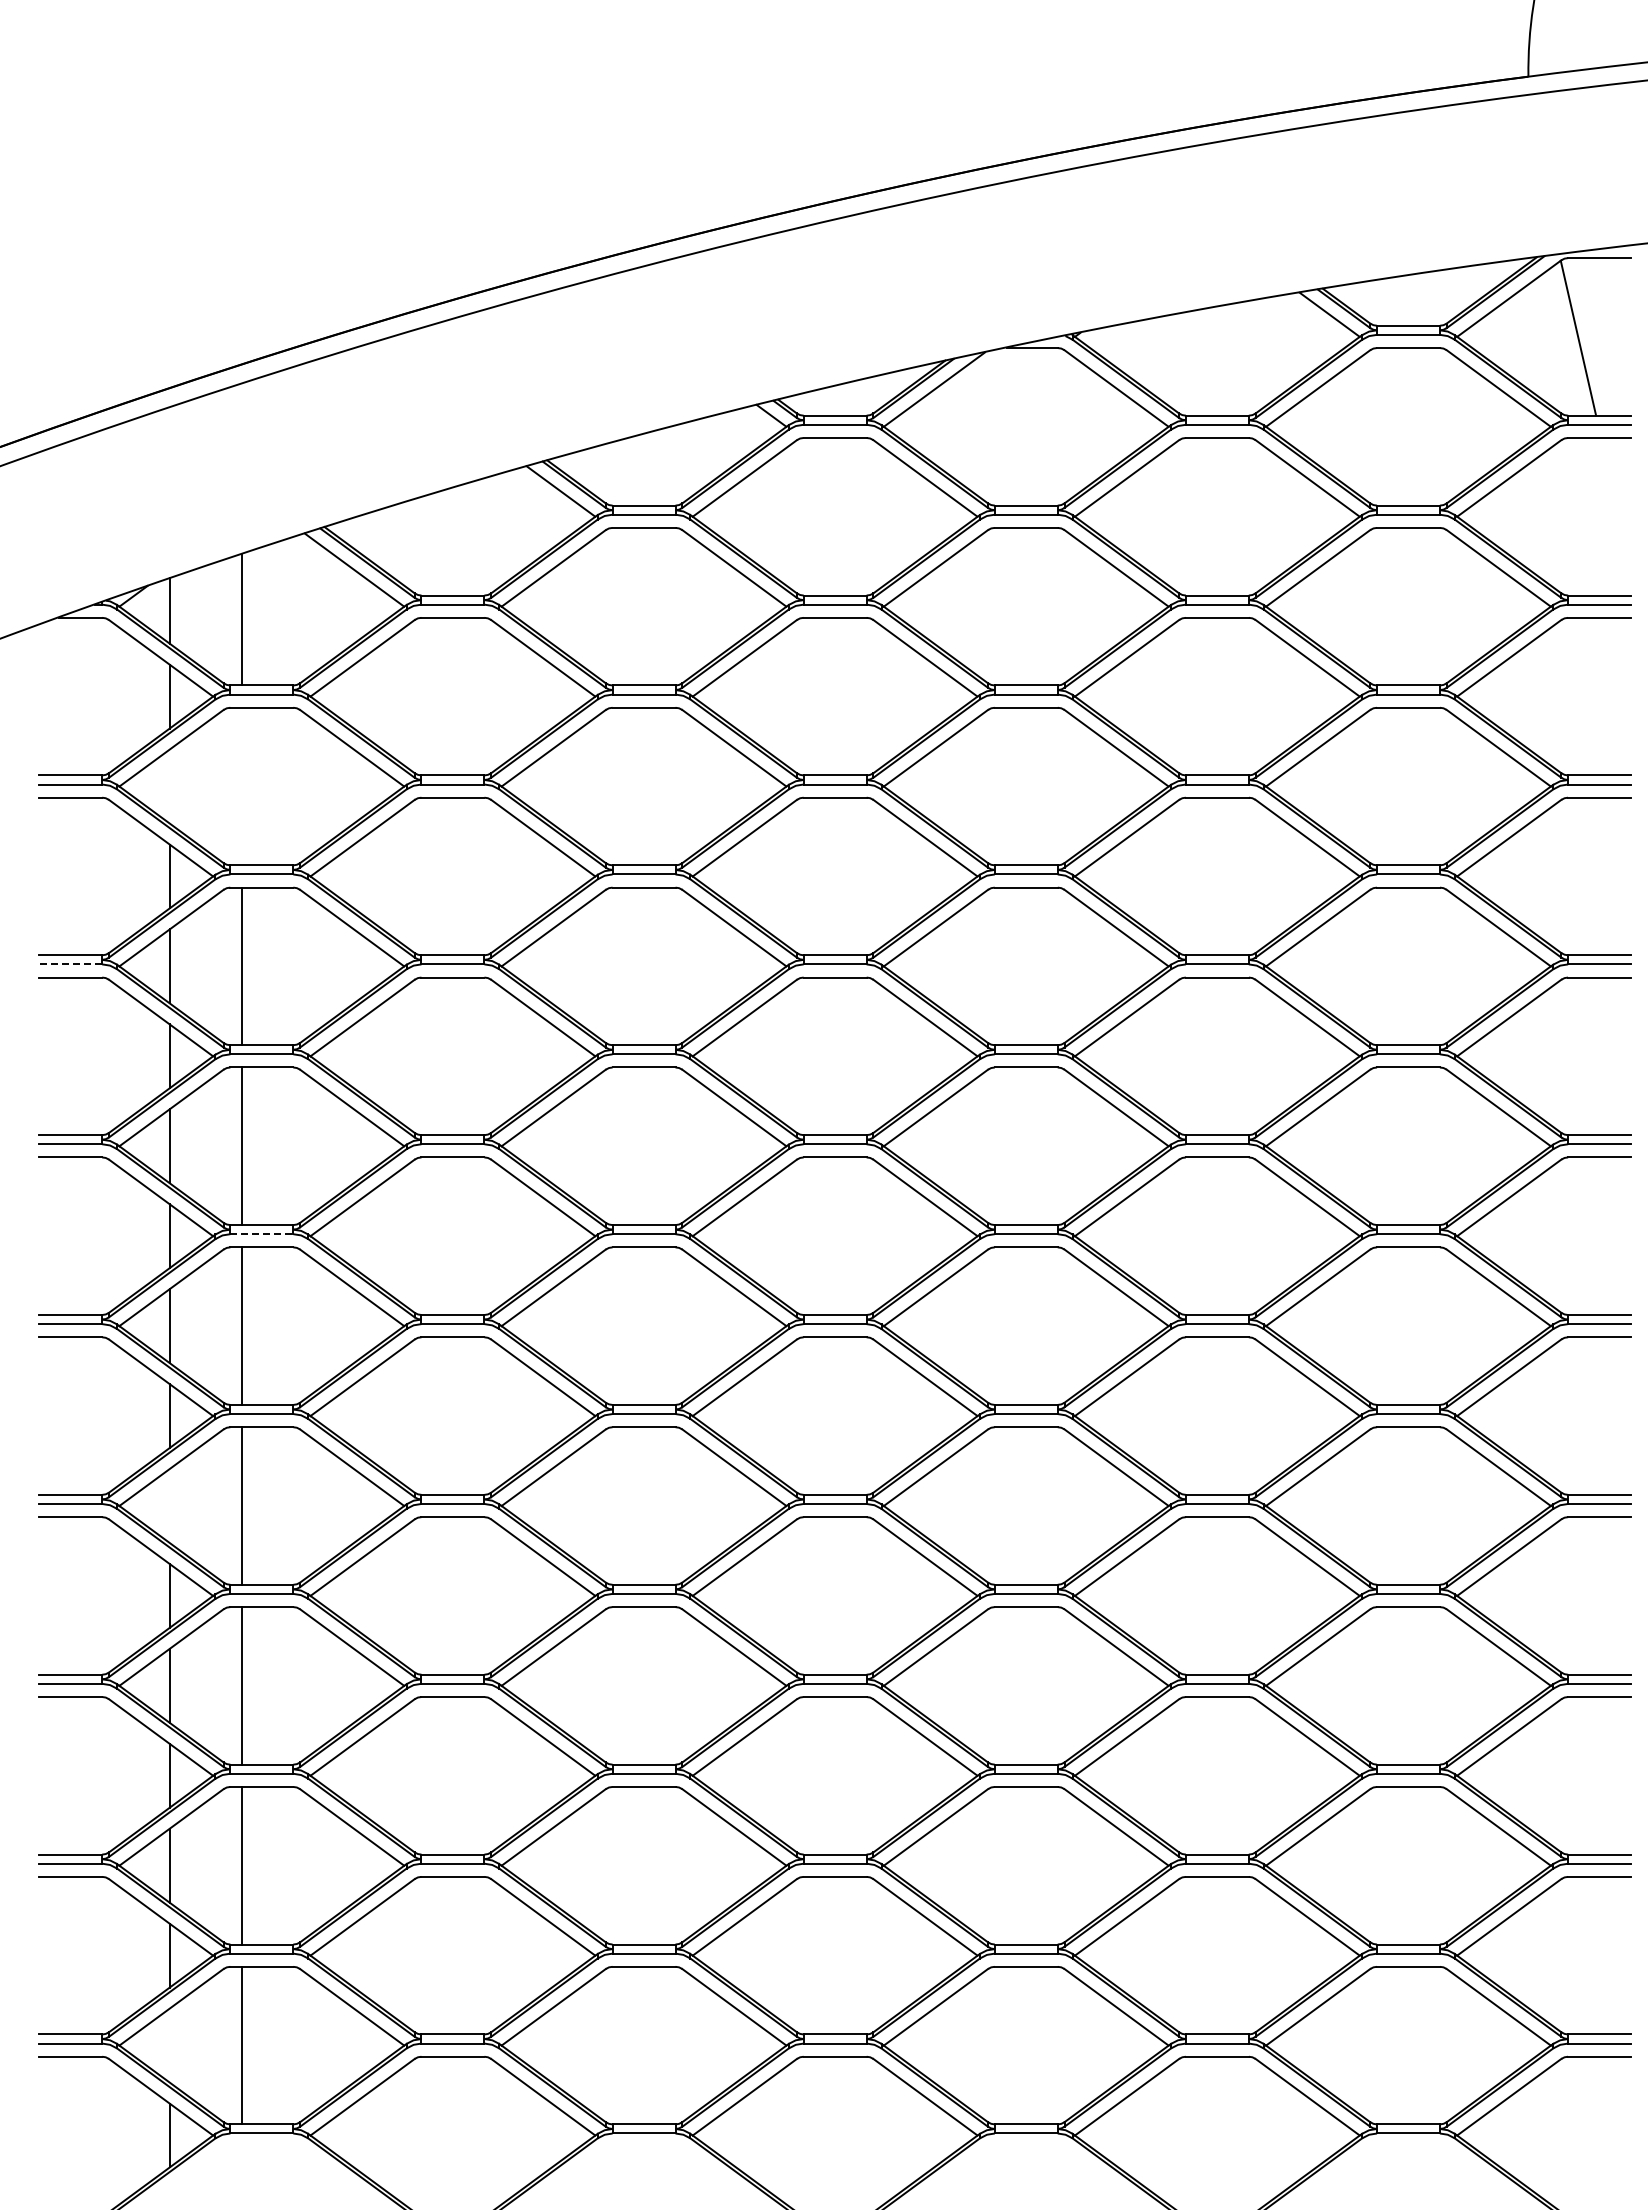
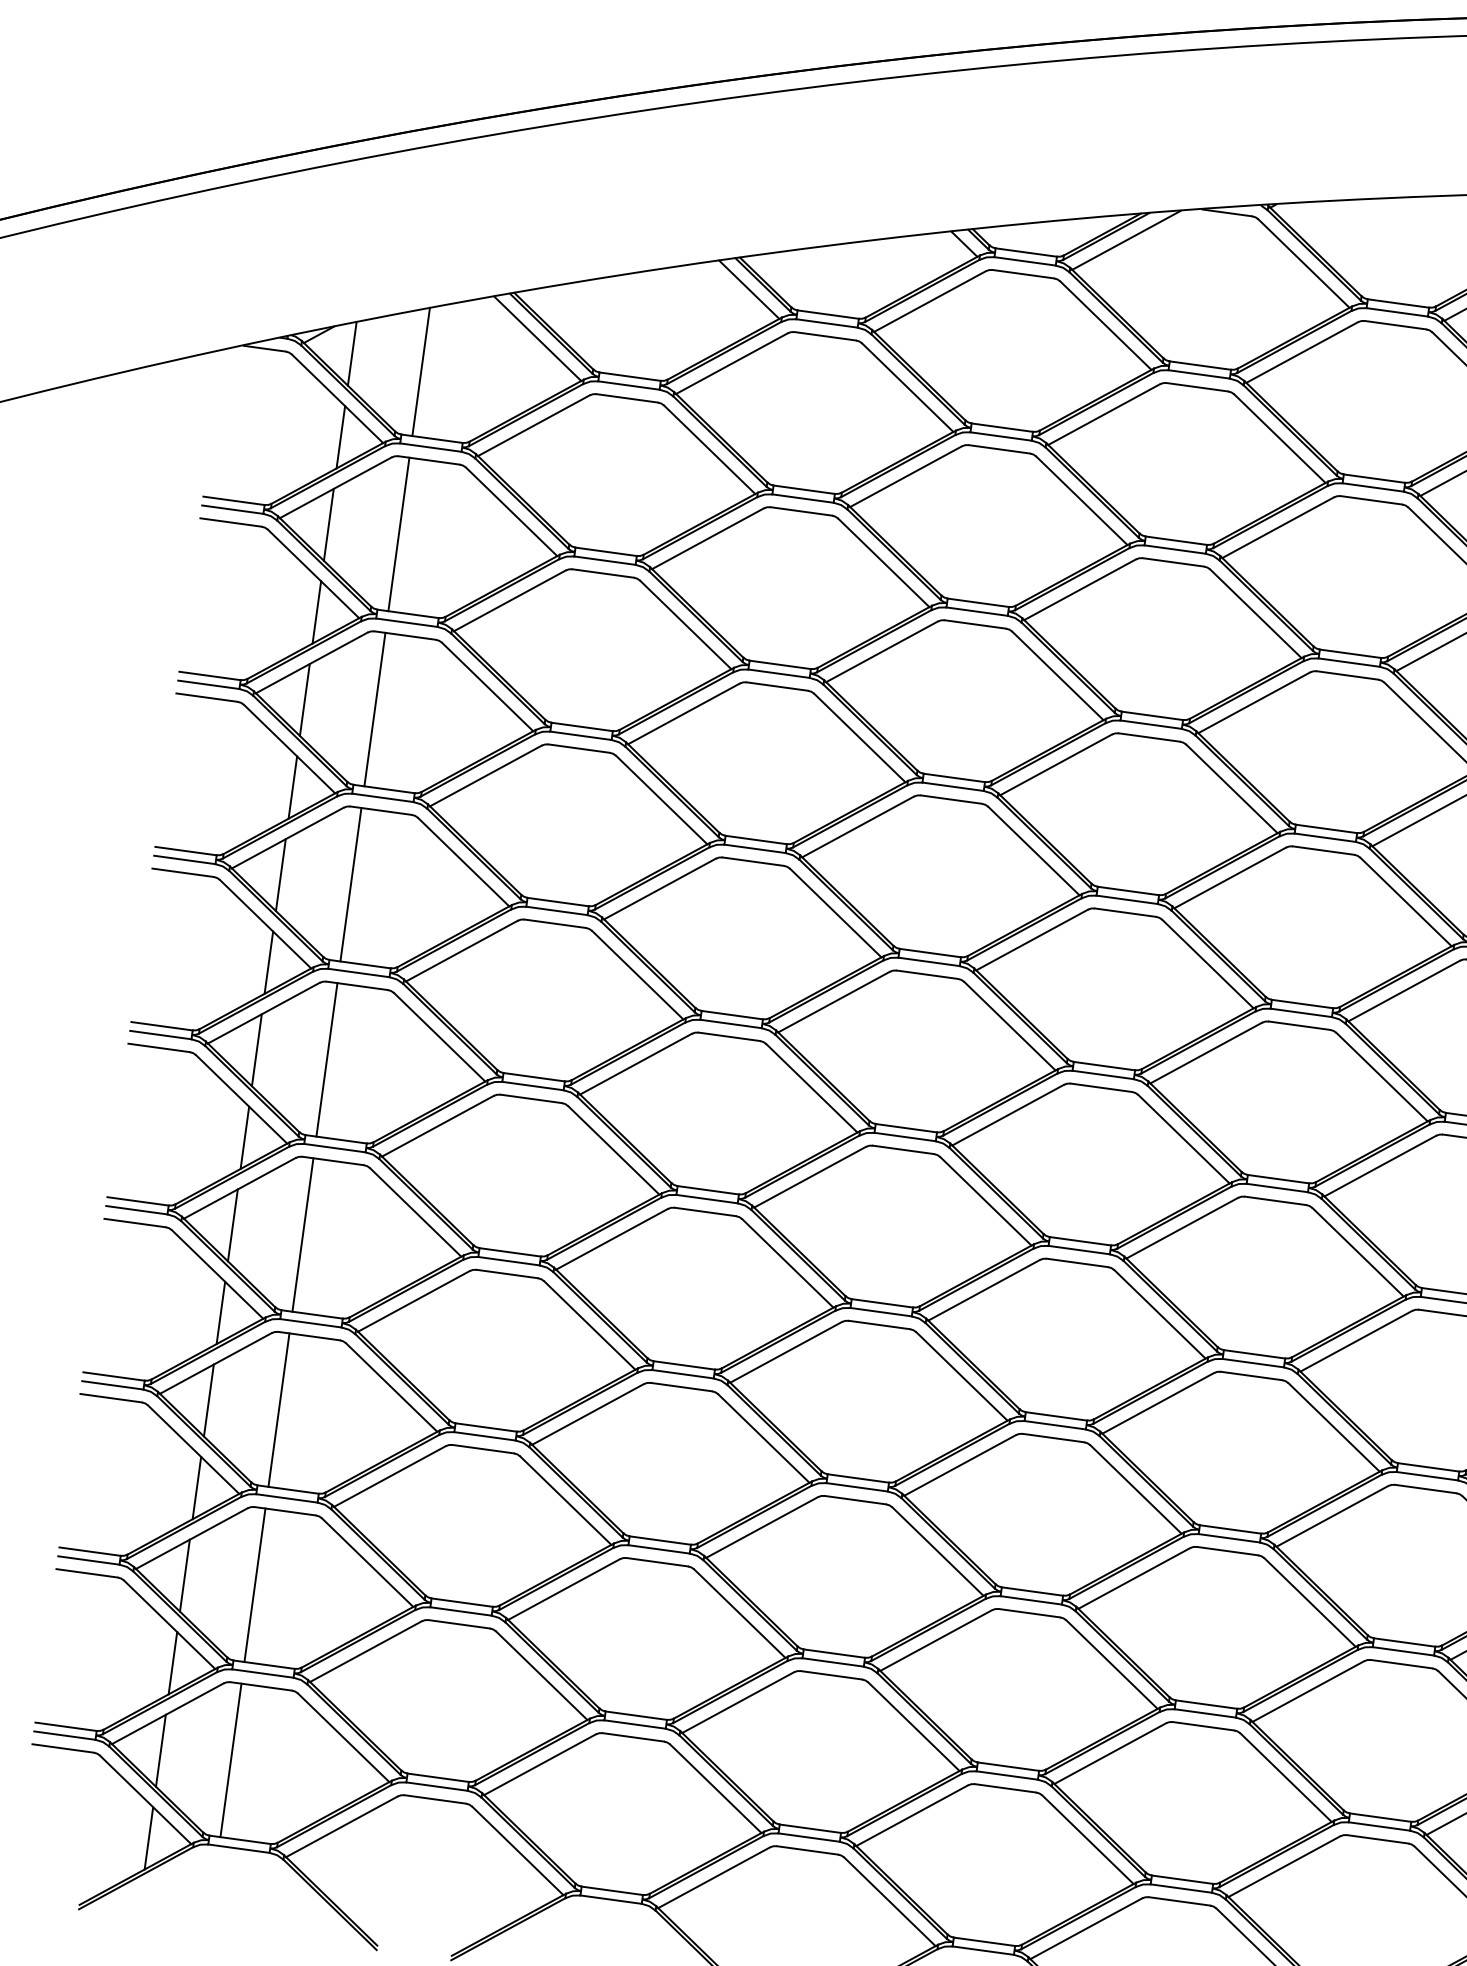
line: (169, 786) -> (328, 524), added
line: (241, 786) -> (398, 534), added
line: (70, 964) -> (208, 684), dashed -> solid
line: (262, 1234) -> (359, 973), dashed -> solid
line: (169, 1505) -> (232, 1224), added
line: (169, 2045) -> (160, 1750), added

